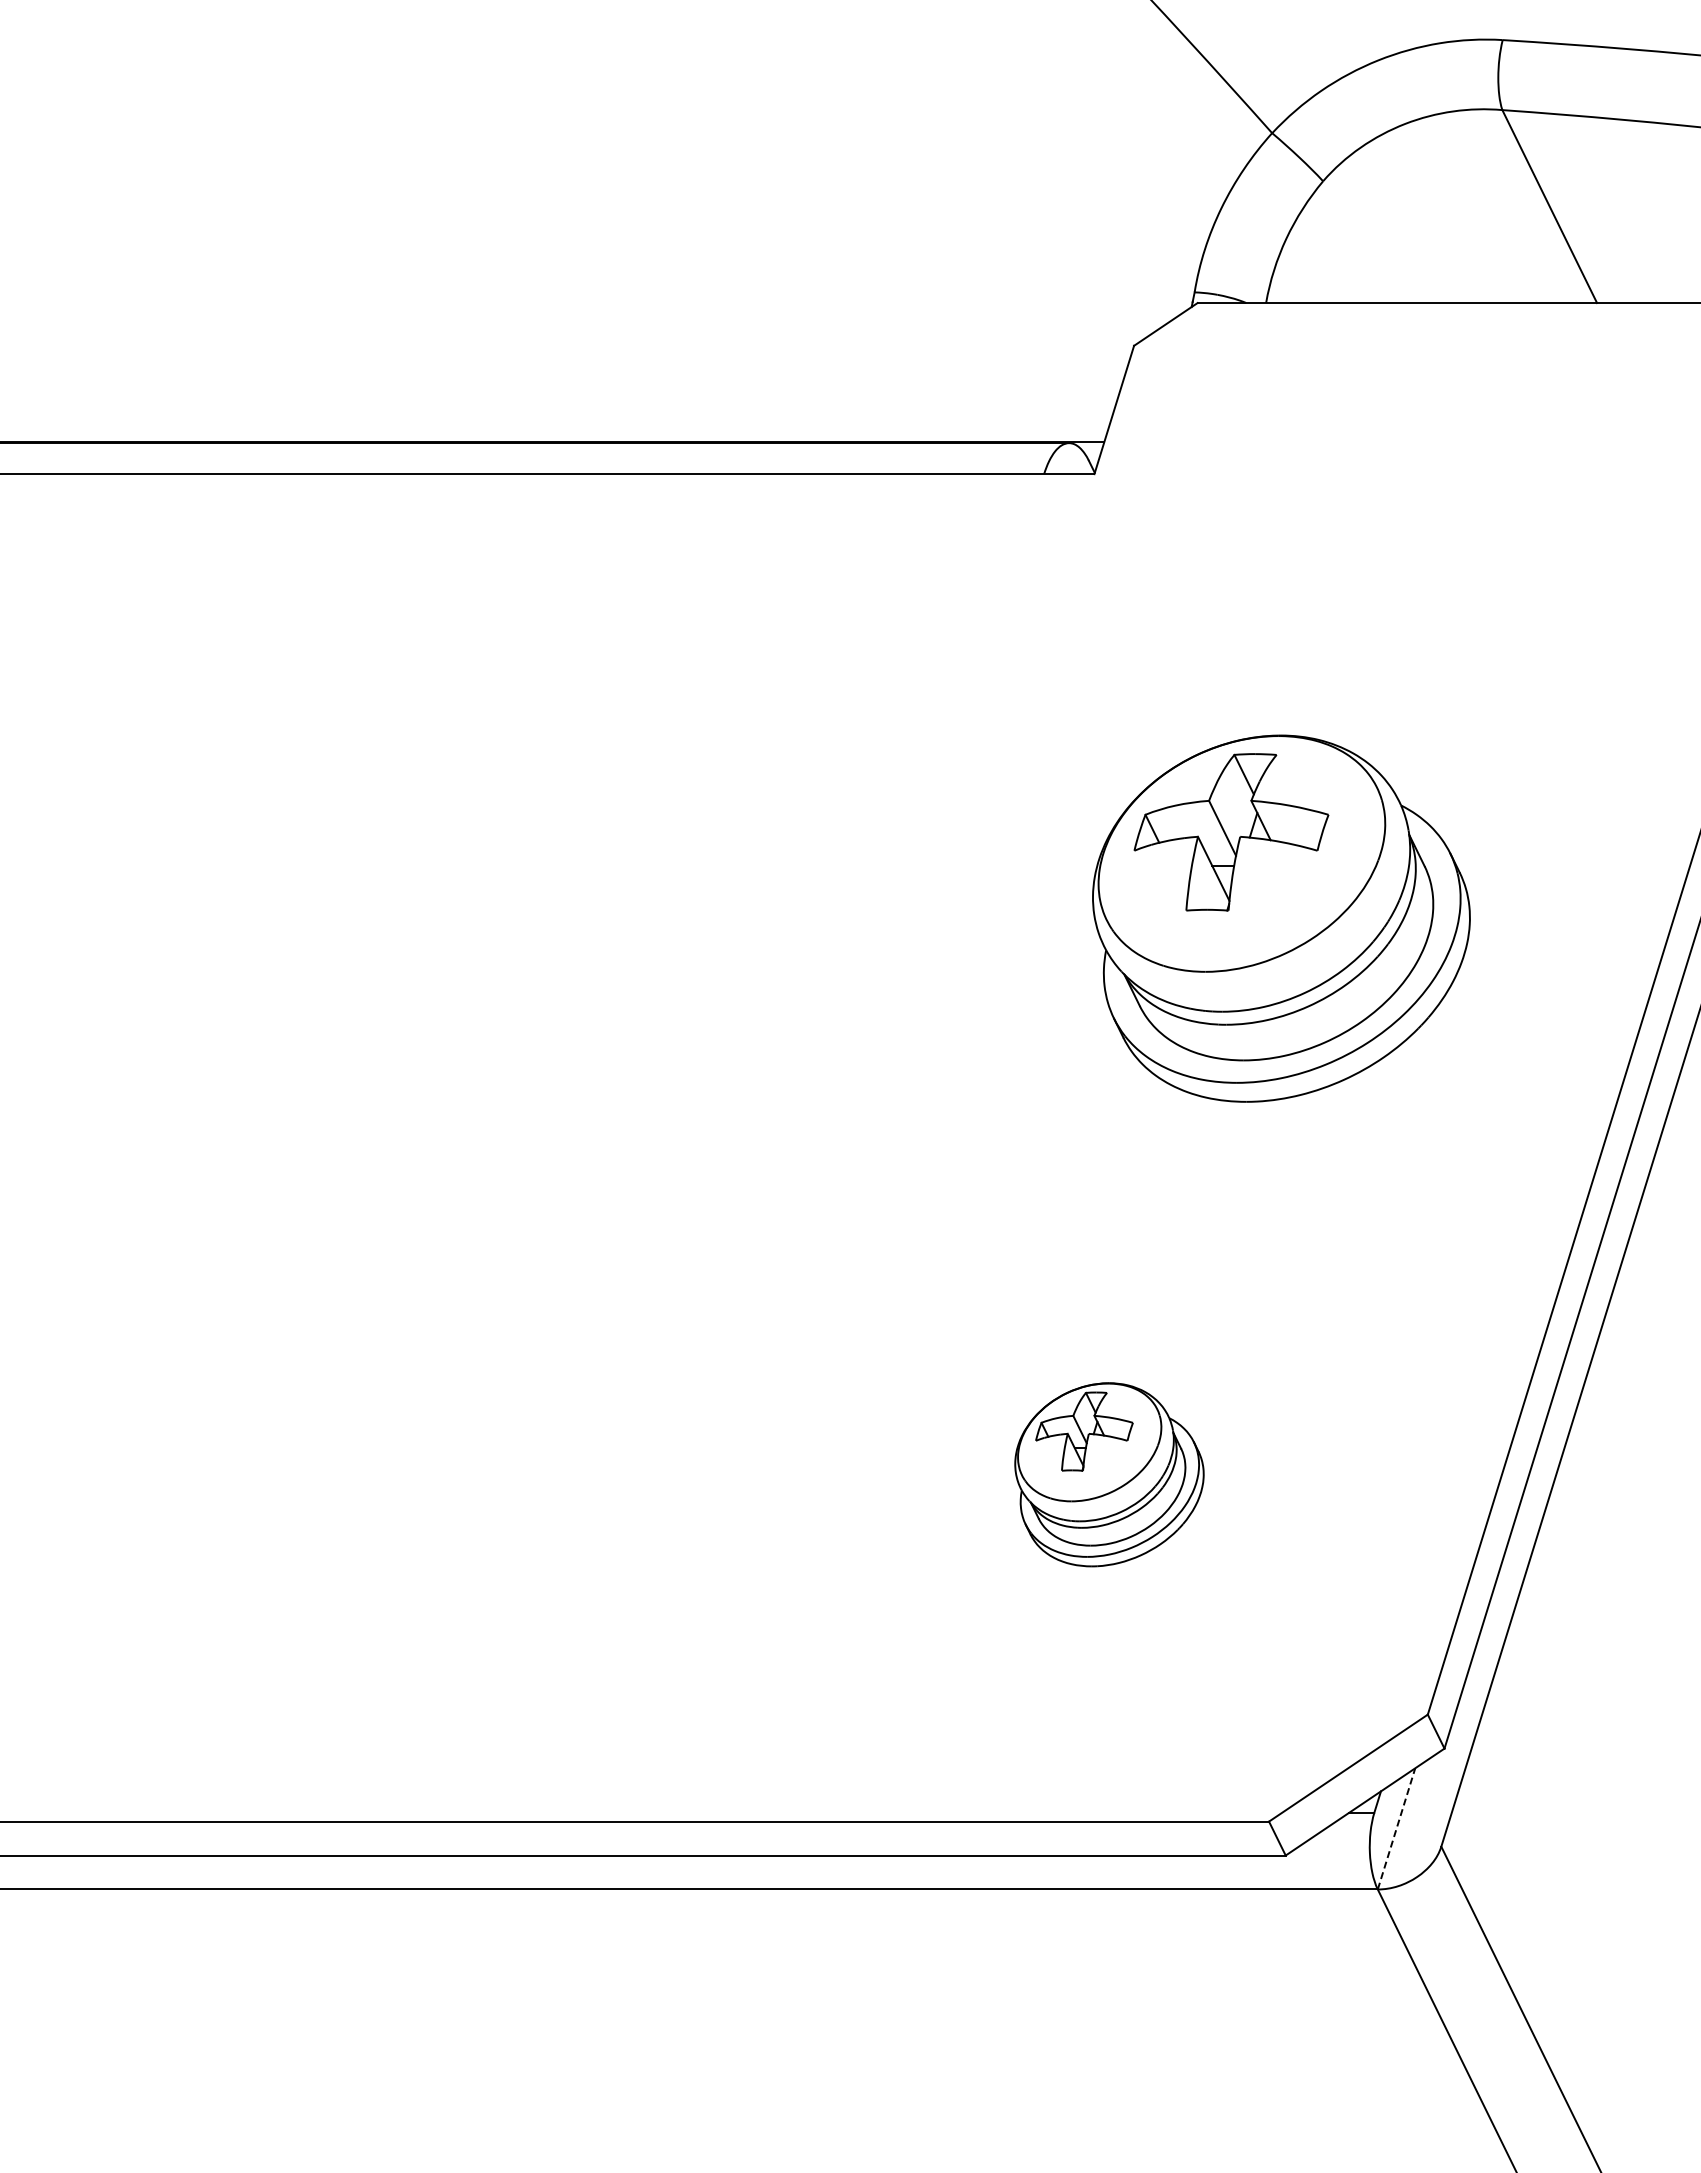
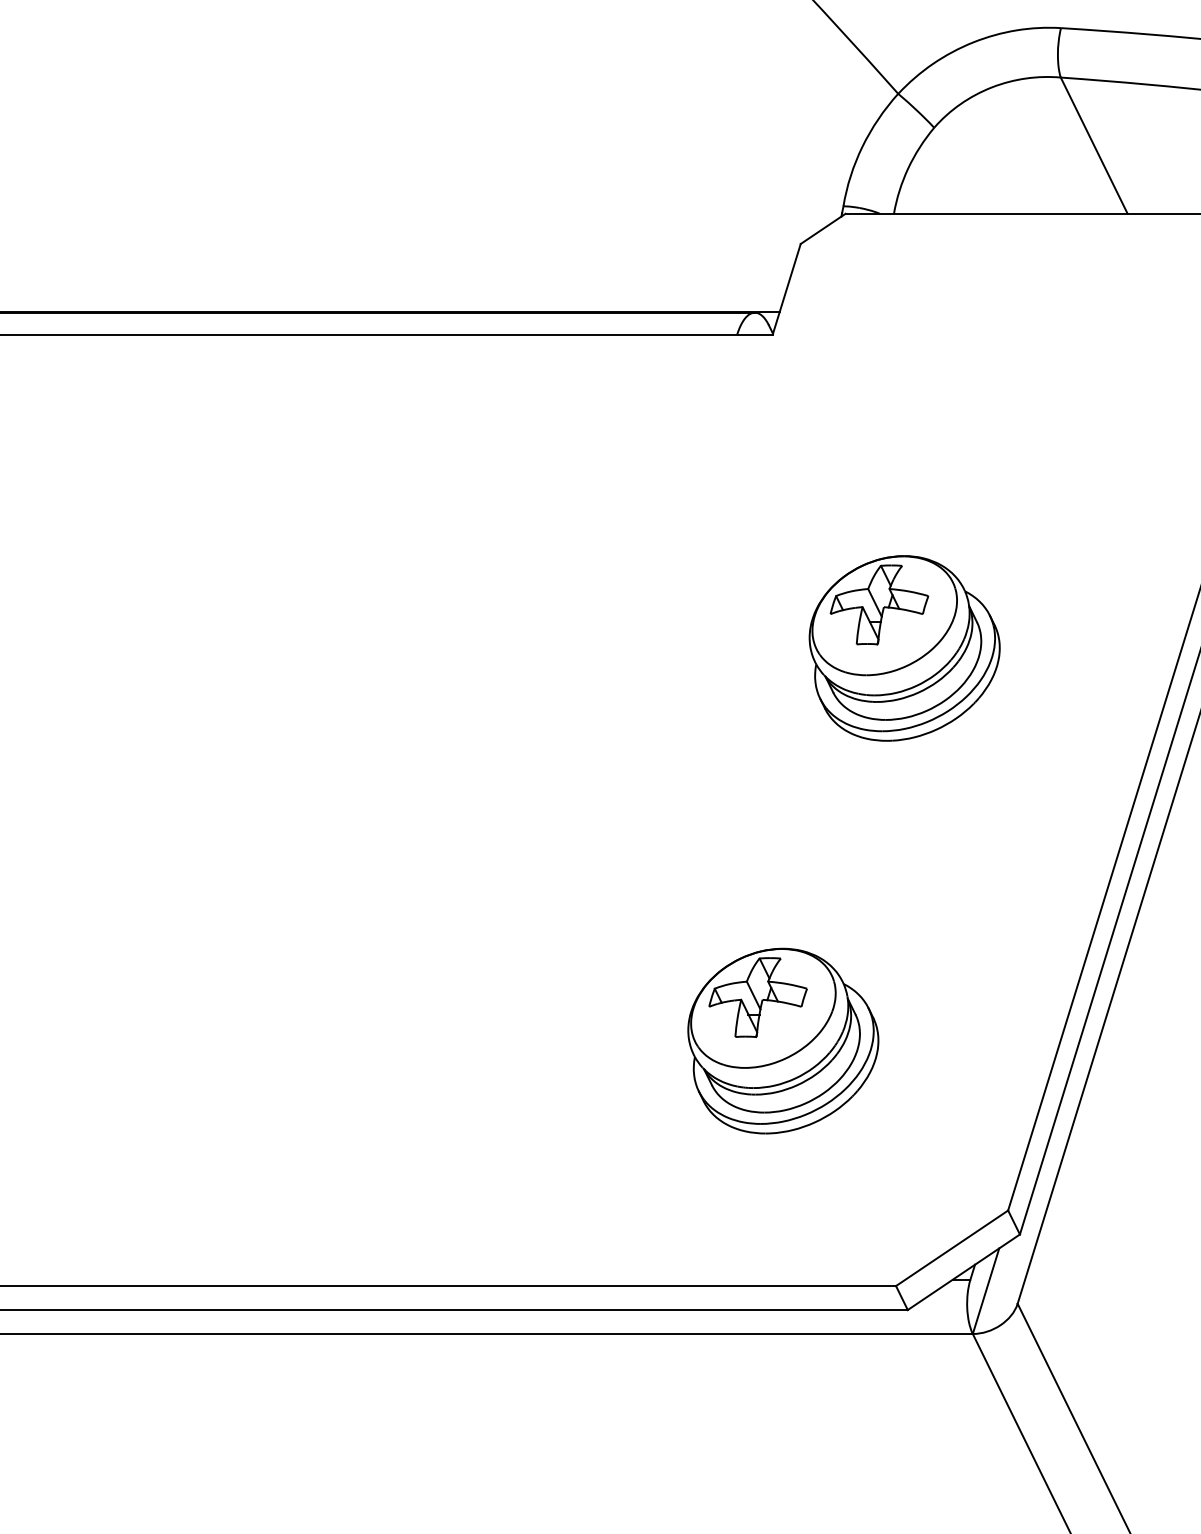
part: (1280, 918) -> (904, 648), size x0.71
part: (1109, 1474) -> (783, 1040), size x1.43
line: (1396, 1828) -> (986, 1290), dashed -> solid

